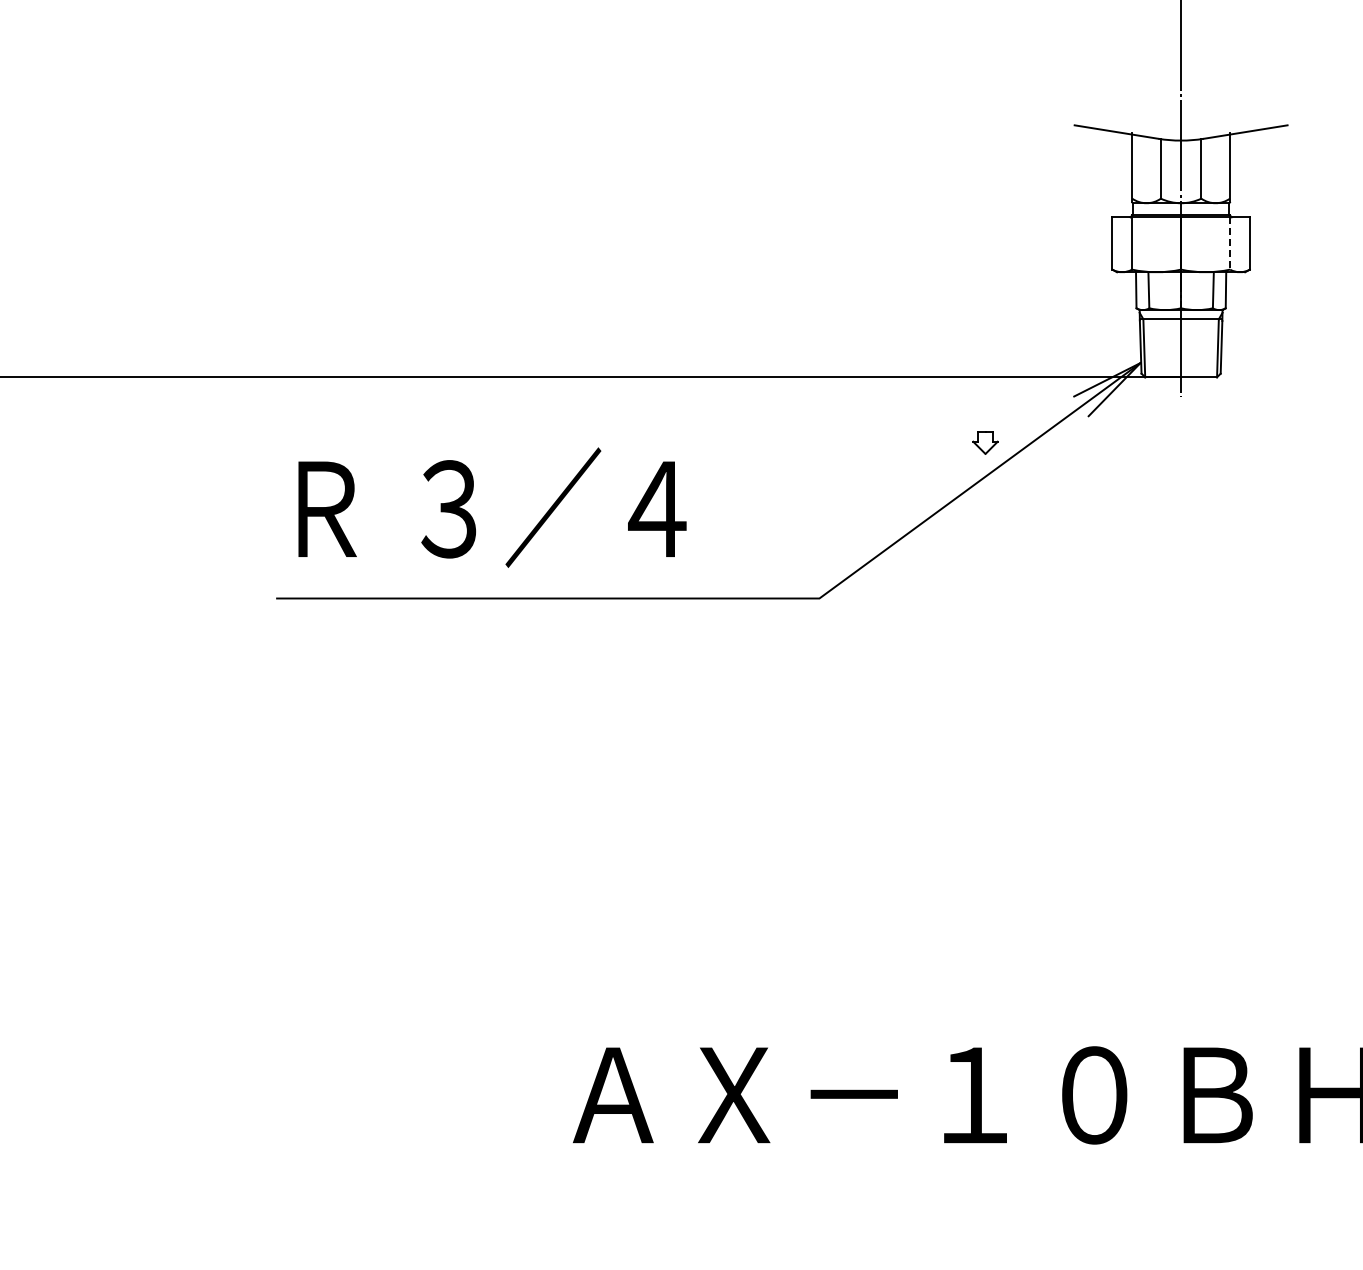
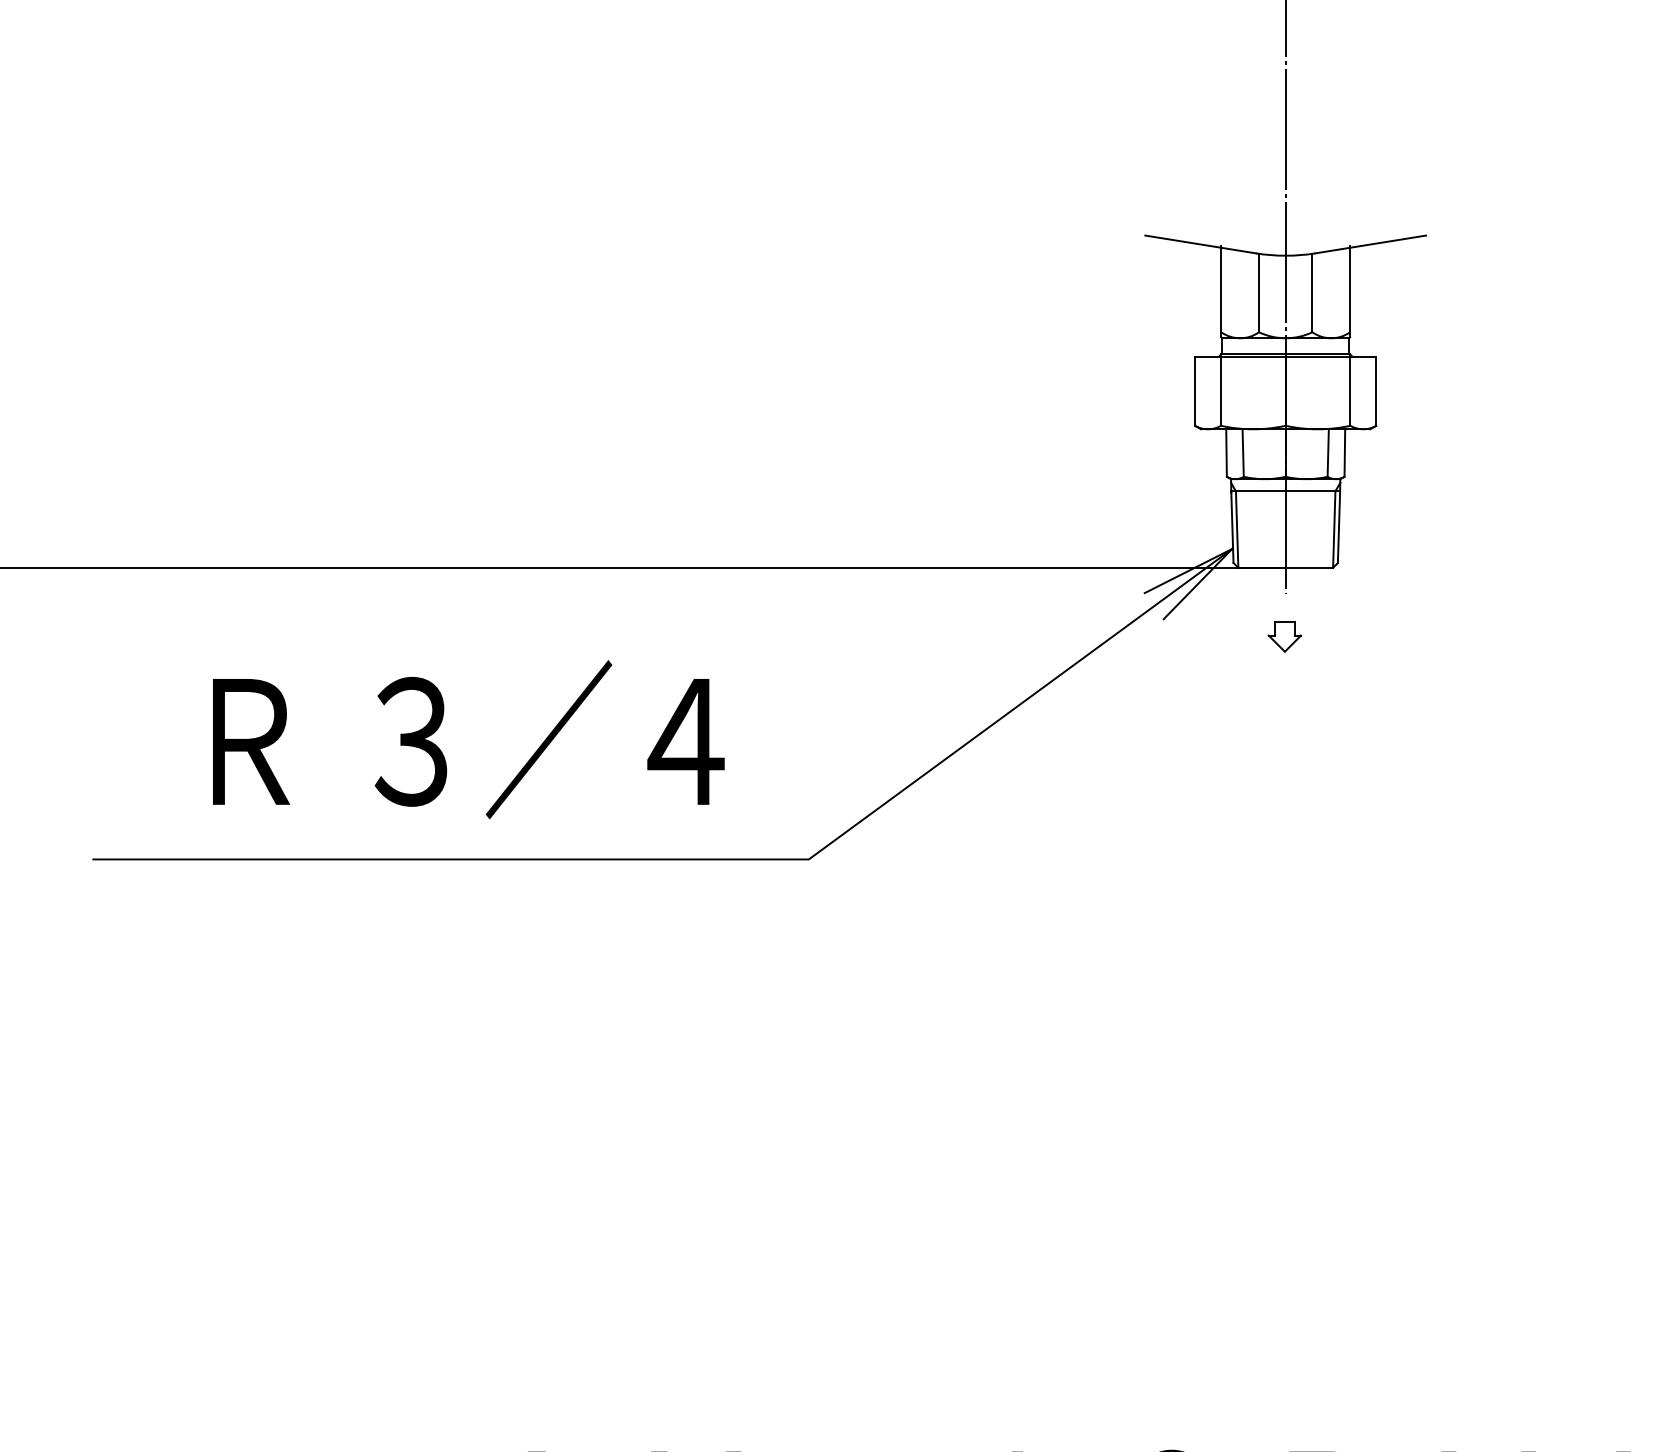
line: (1230, 243) -> (1350, 391), dashed -> solid
part: (985, 442) -> (1284, 636), moved
text: (492, 507) -> (468, 739), moved

